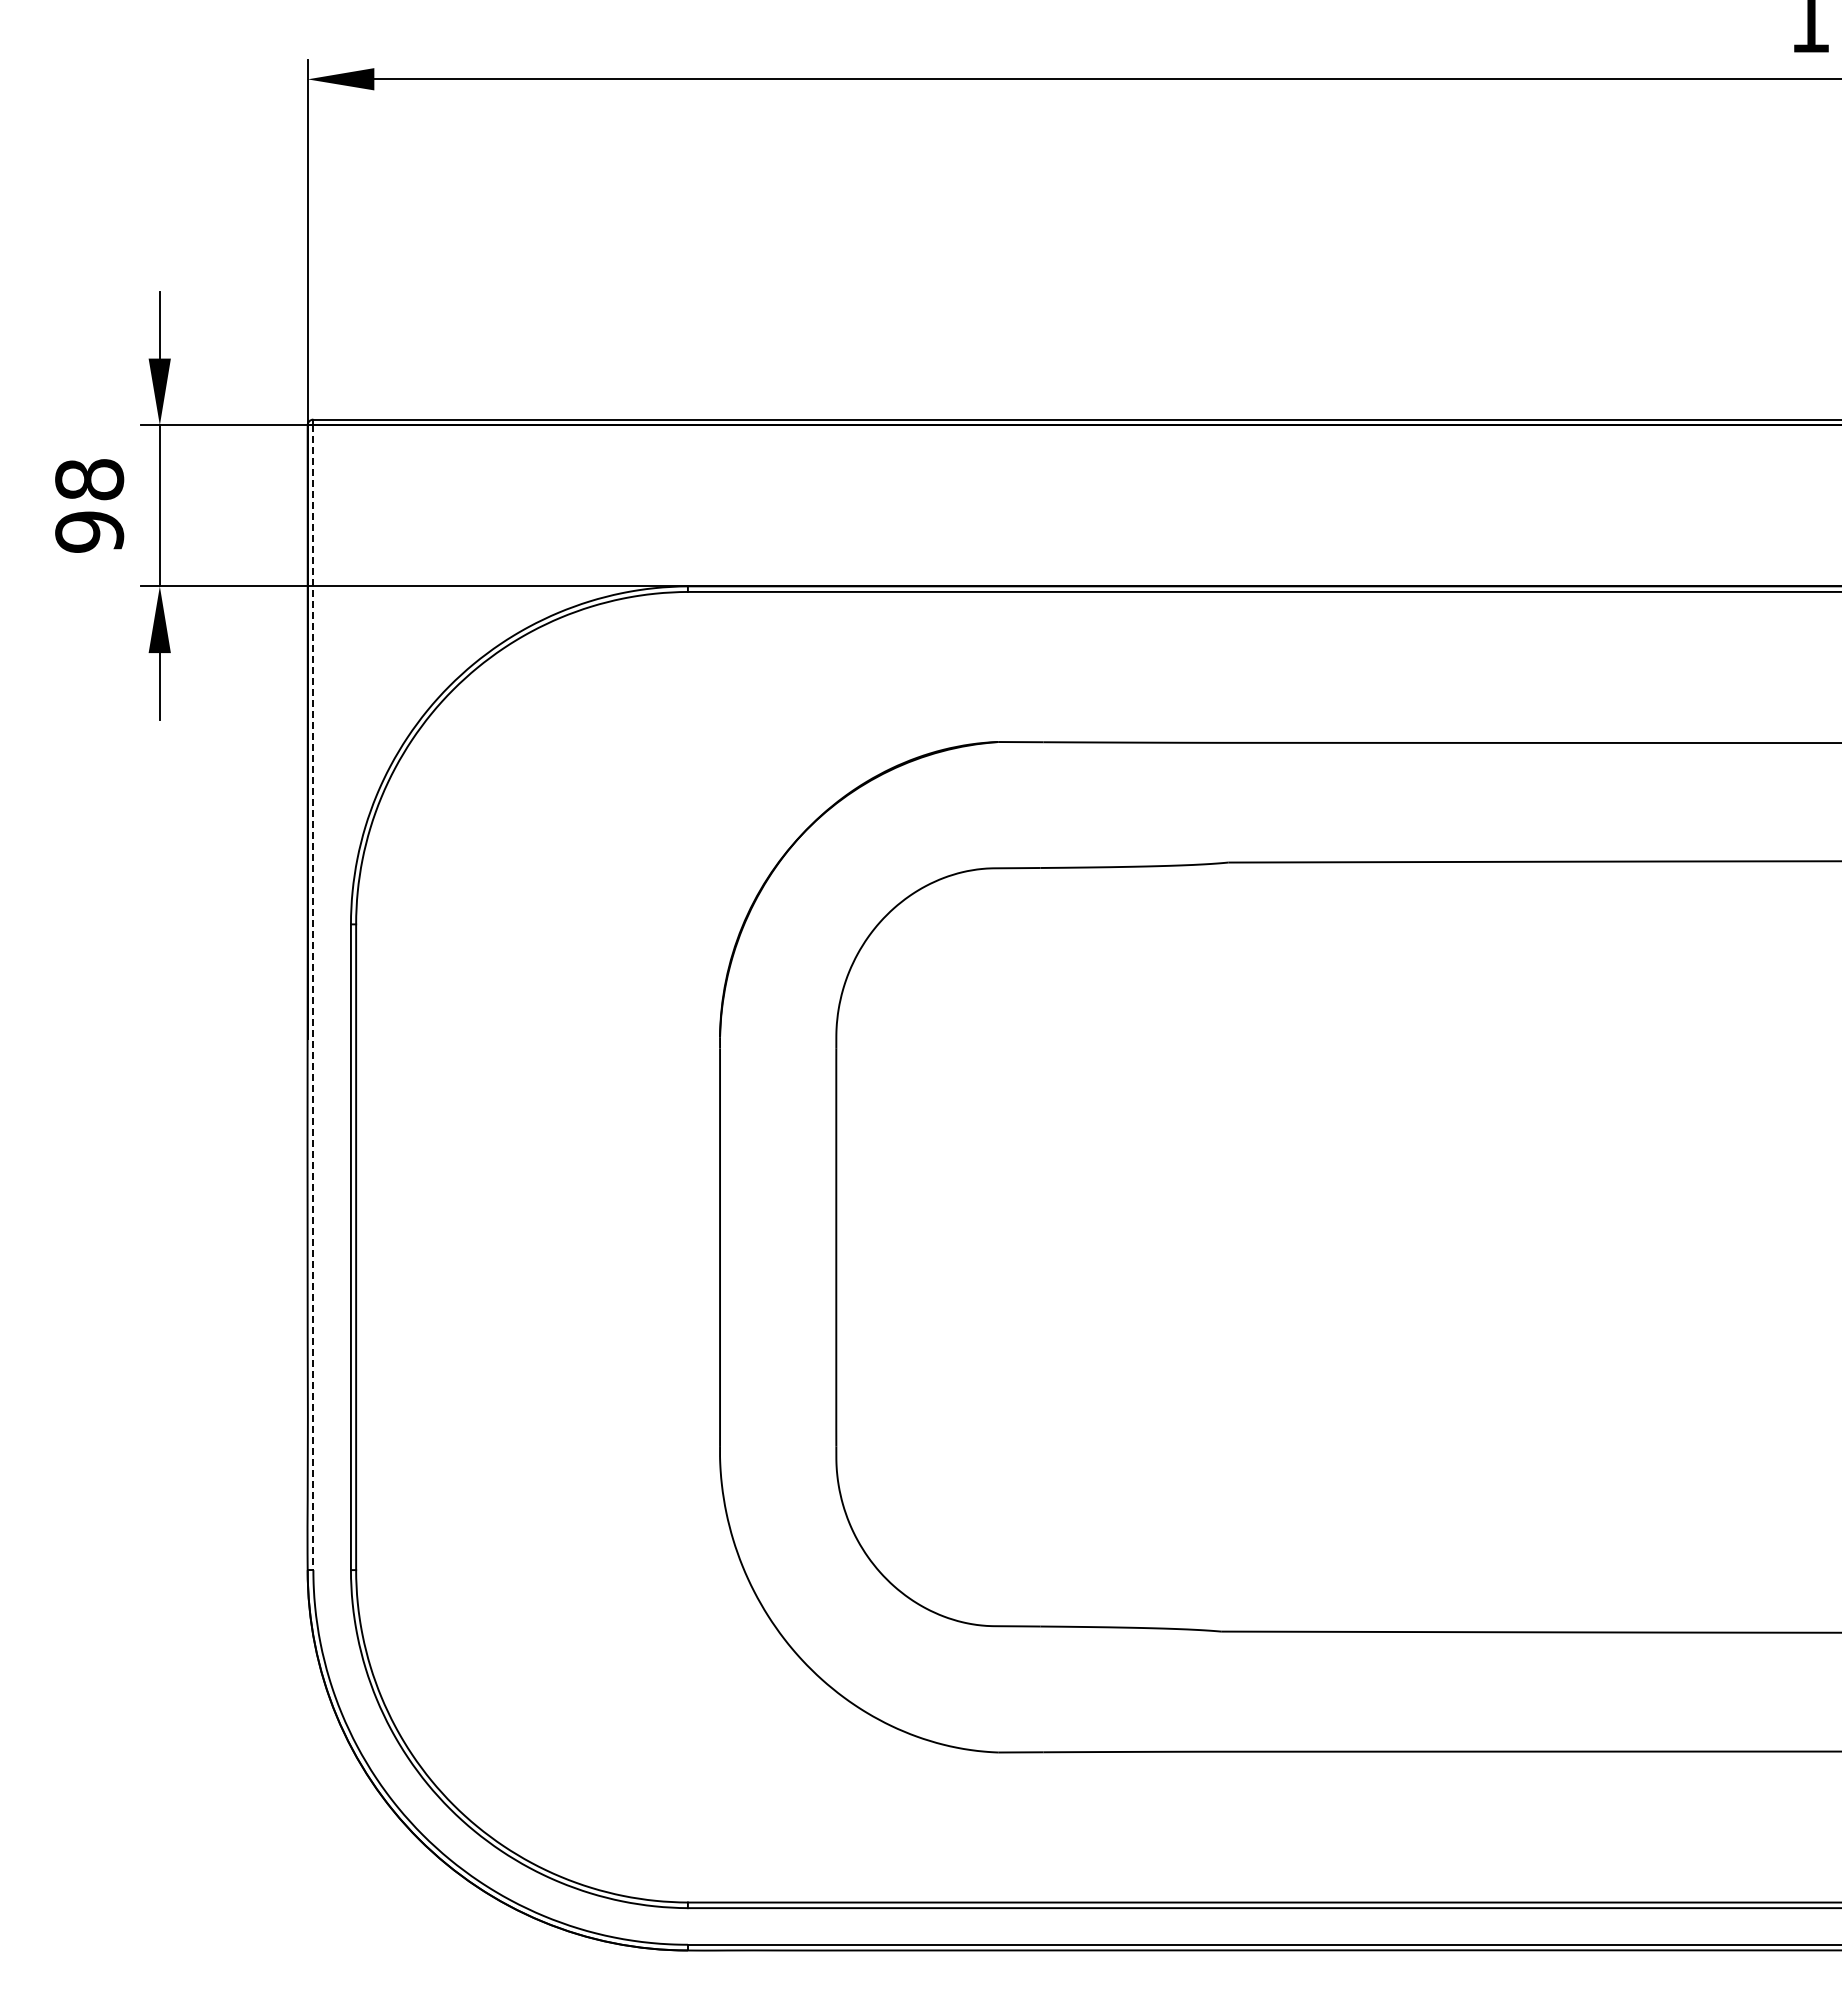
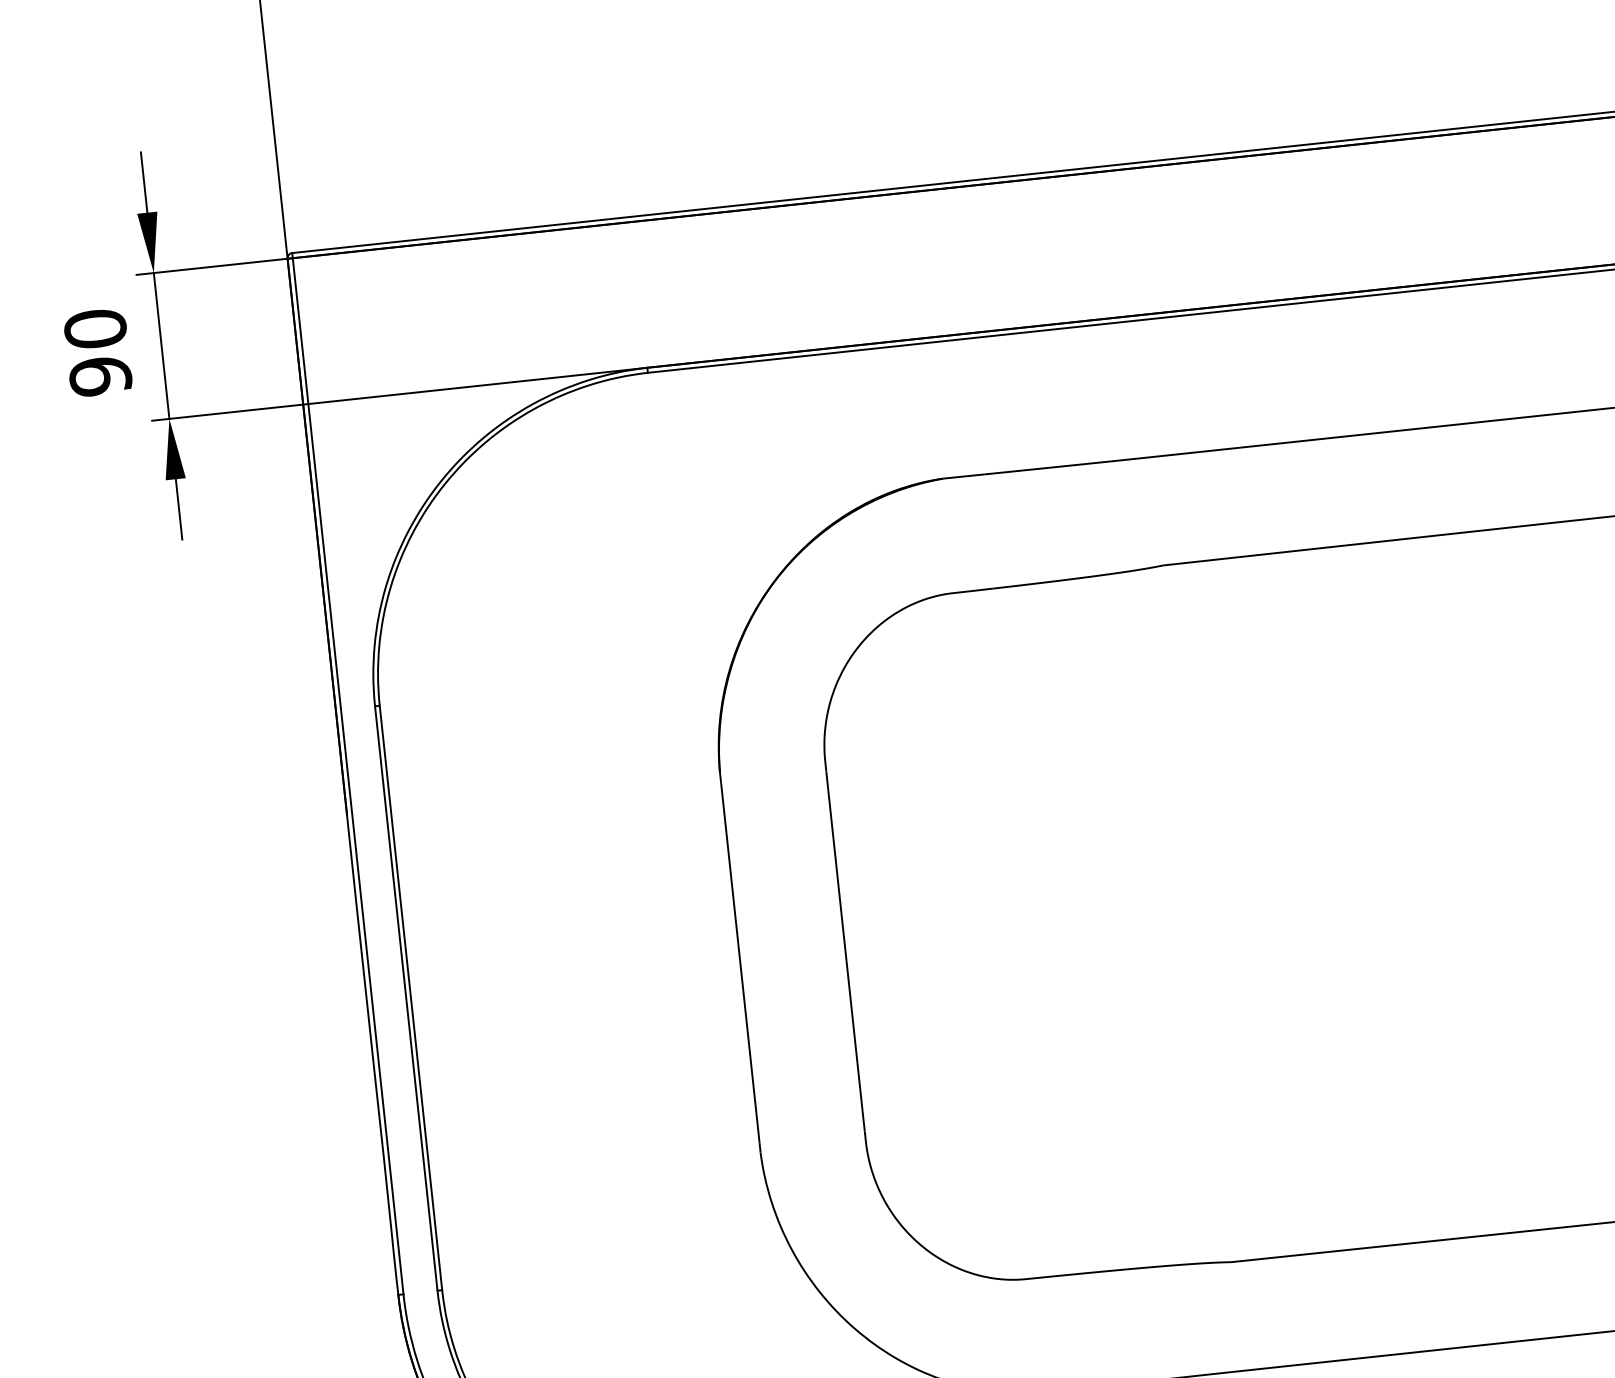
text: (89, 479) -> (95, 328), 98 -> 90
line: (313, 998) -> (348, 776), dashed -> solid

